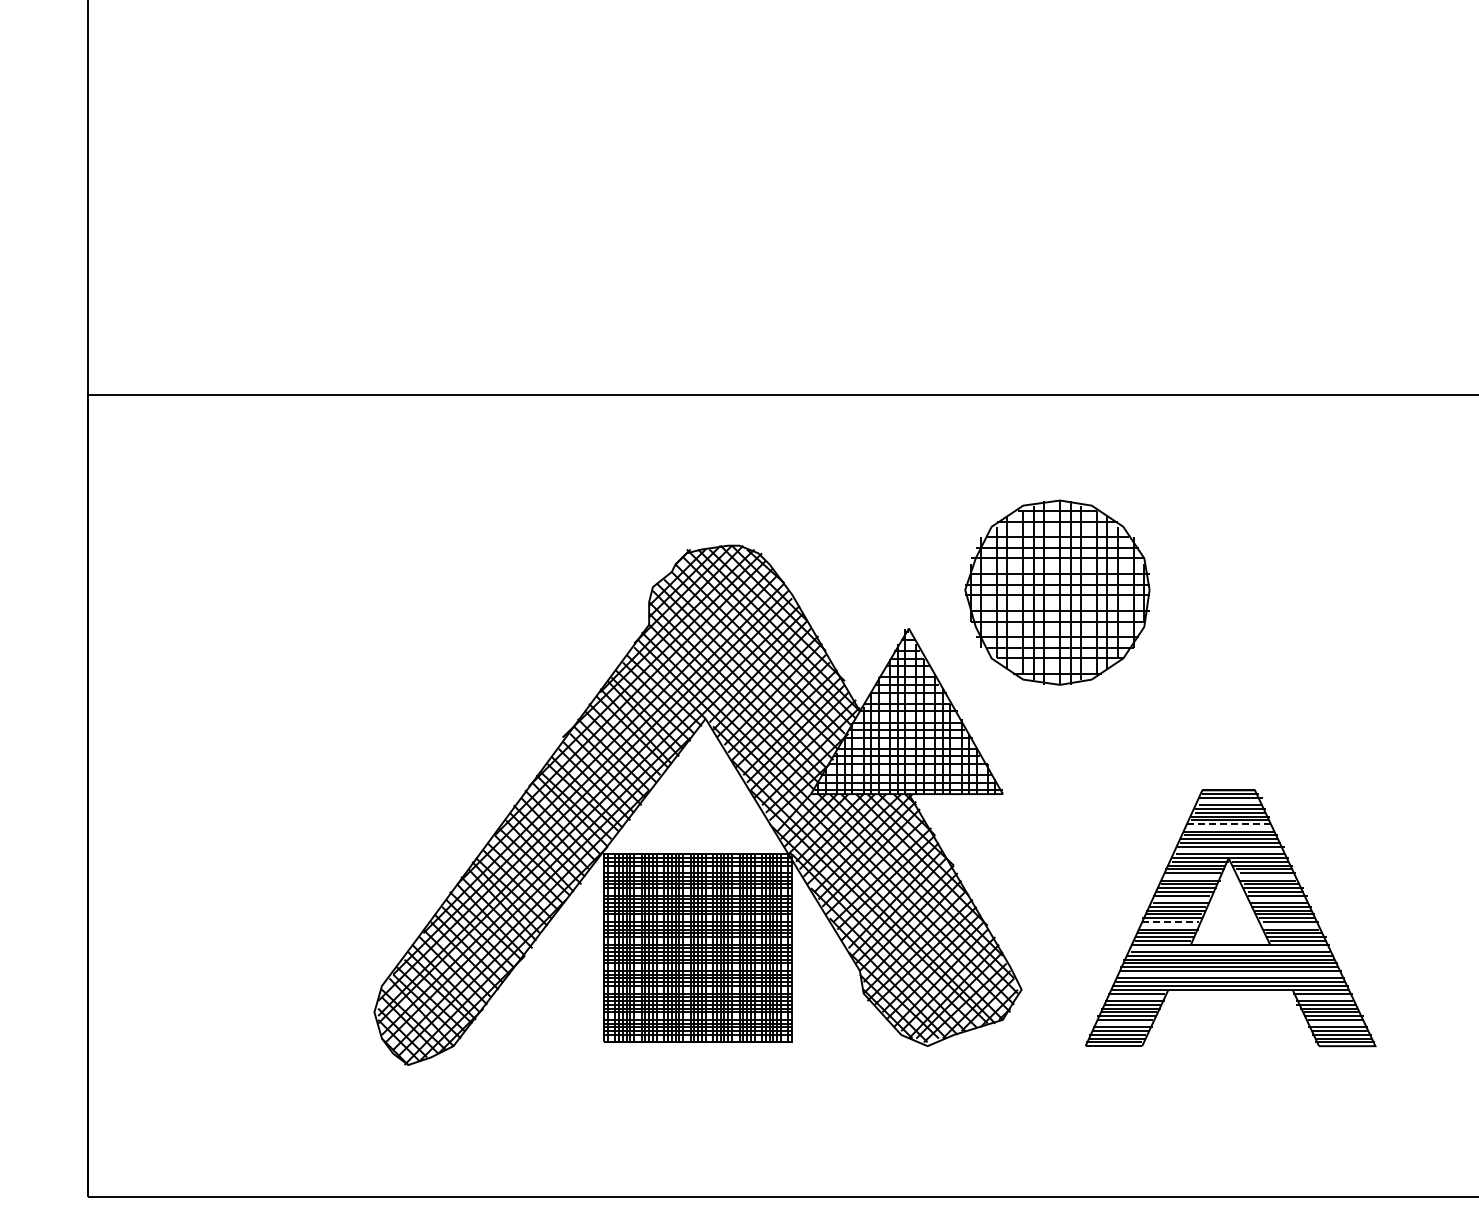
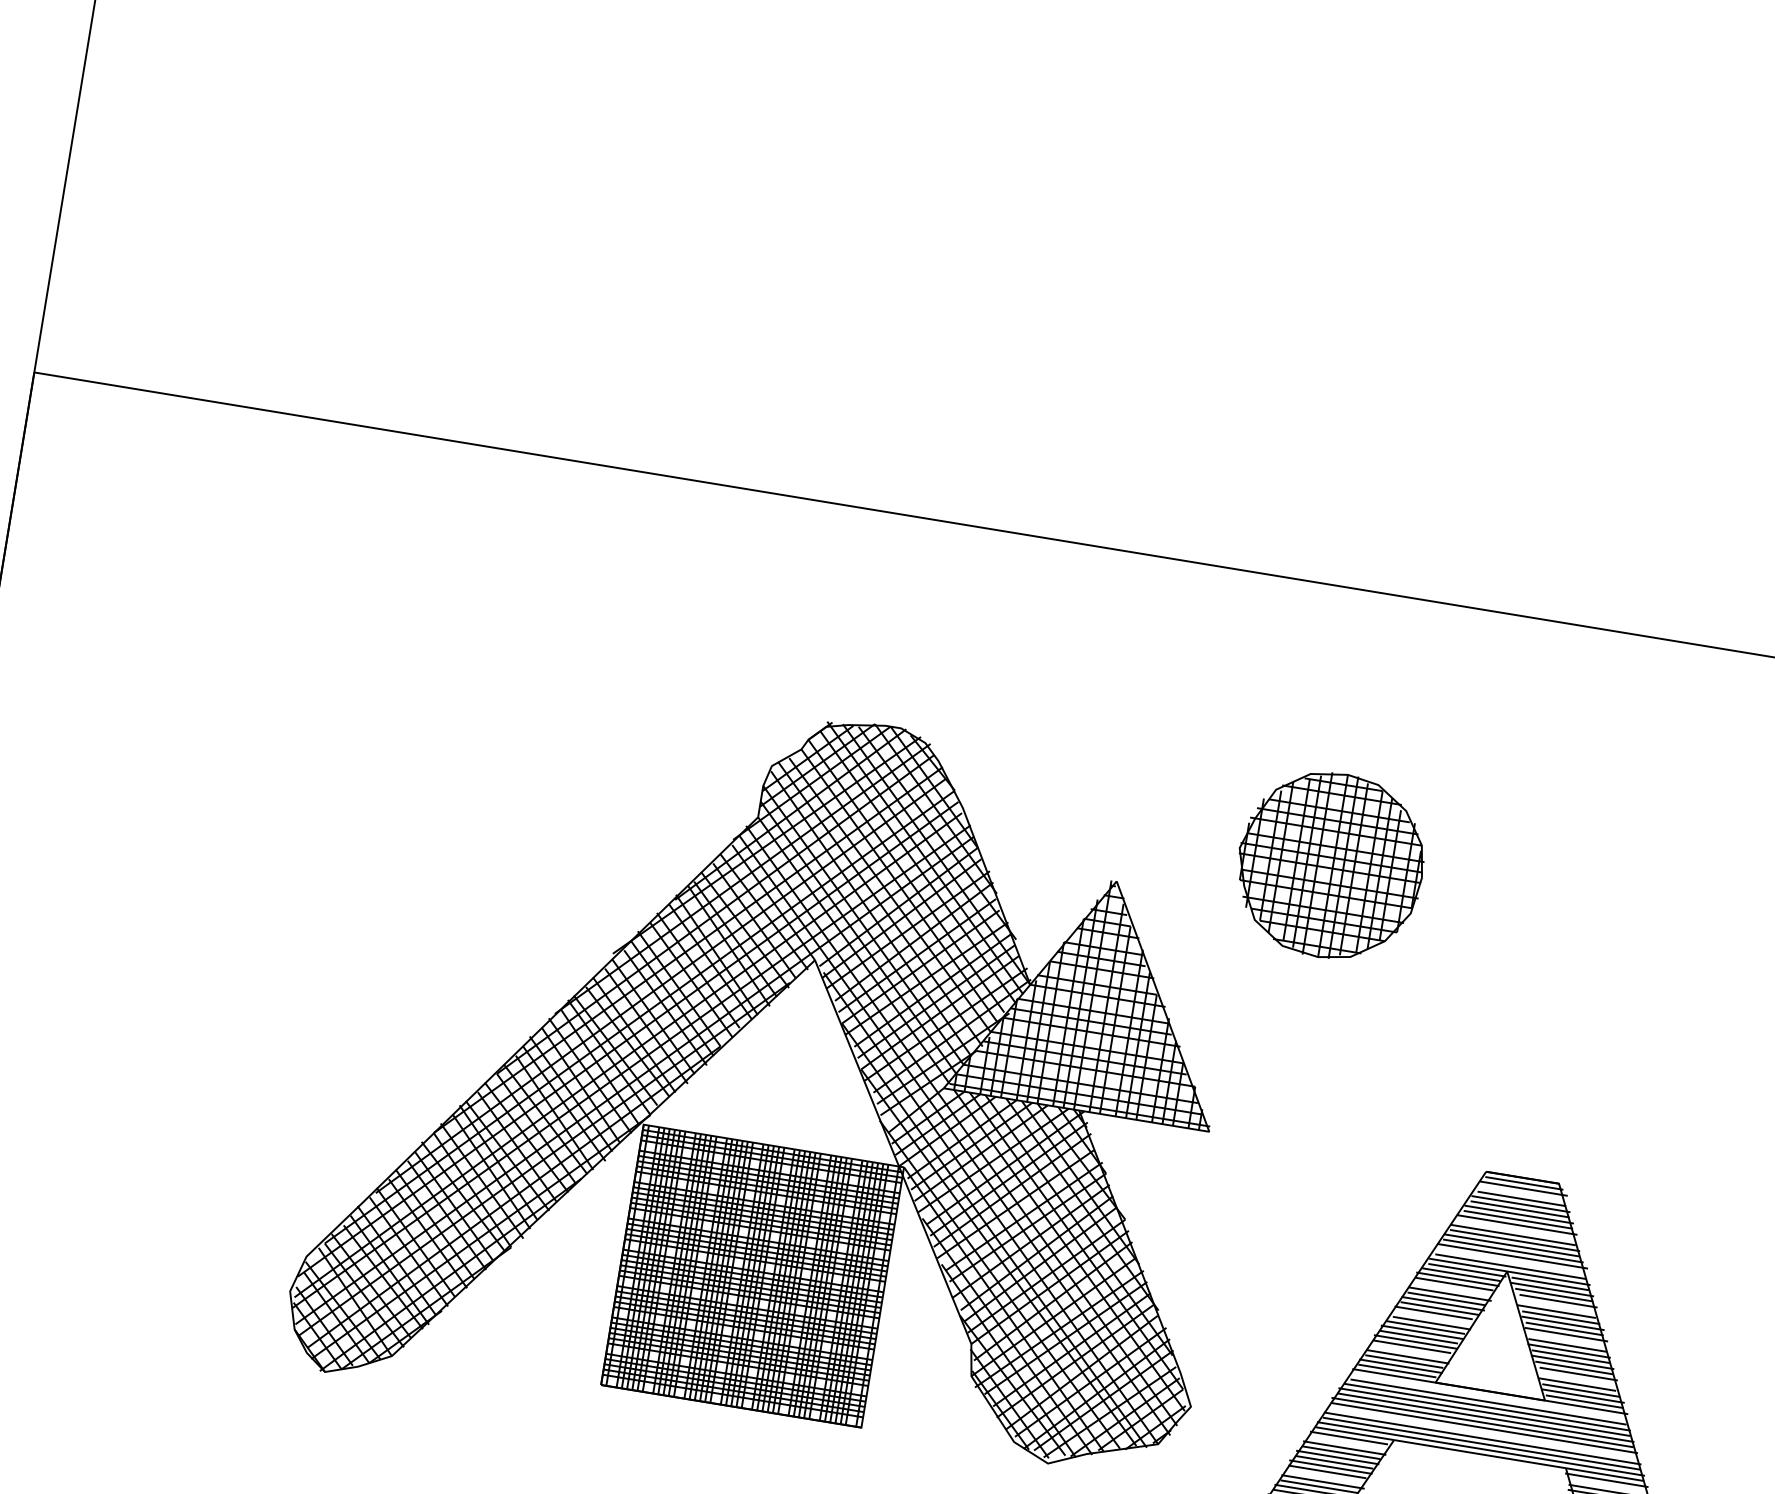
part: (1057, 592) -> (1330, 865), size x0.71
line: (1231, 824) -> (1518, 1225), dashed -> solid
line: (1170, 922) -> (1412, 1347), dashed -> solid

